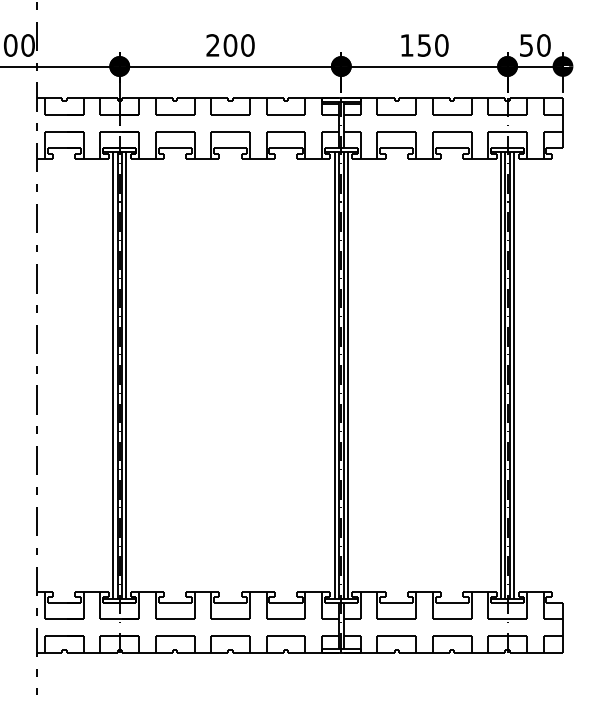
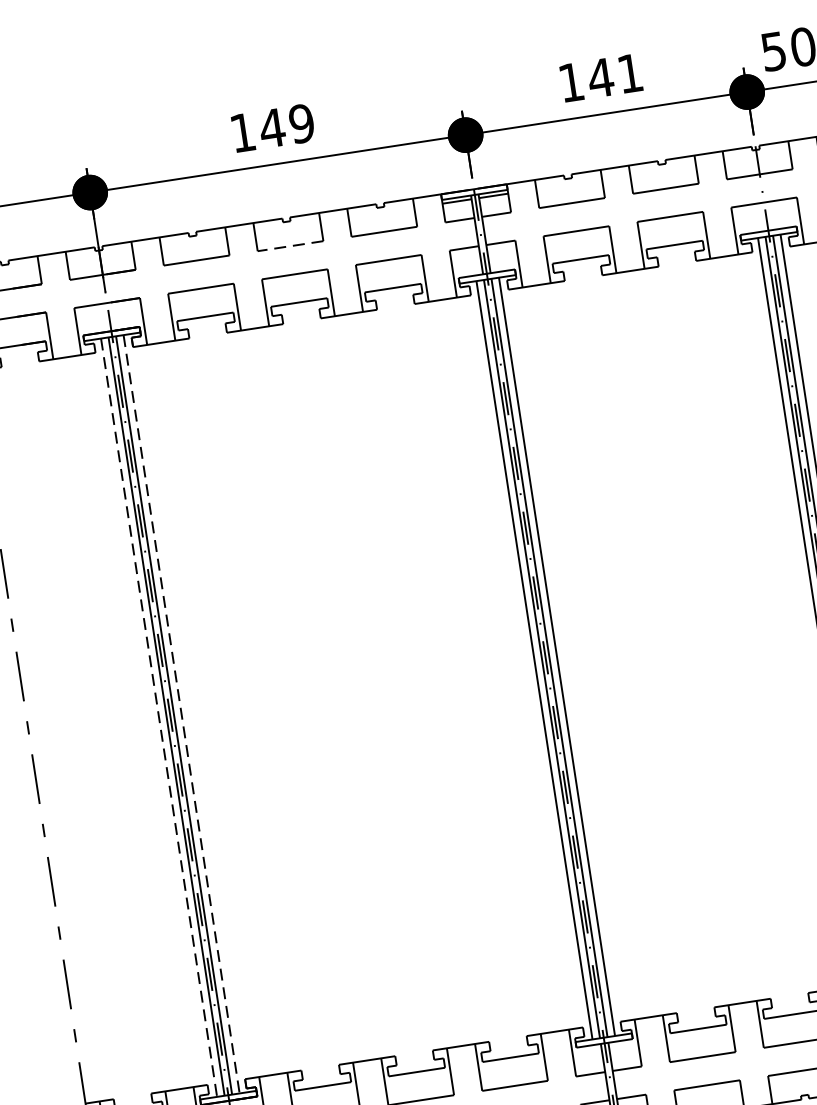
text: (230, 45) -> (272, 128), 200 -> 149
text: (432, 45) -> (614, 75), 150 -> 141
line: (230, 115) -> (290, 246), solid -> dashed
line: (113, 375) -> (159, 717), solid -> dashed
line: (126, 375) -> (181, 714), solid -> dashed

